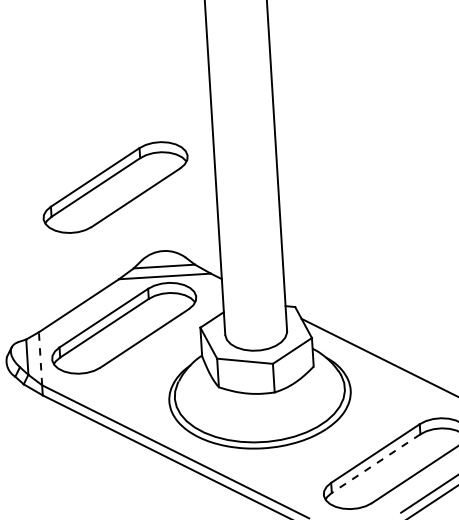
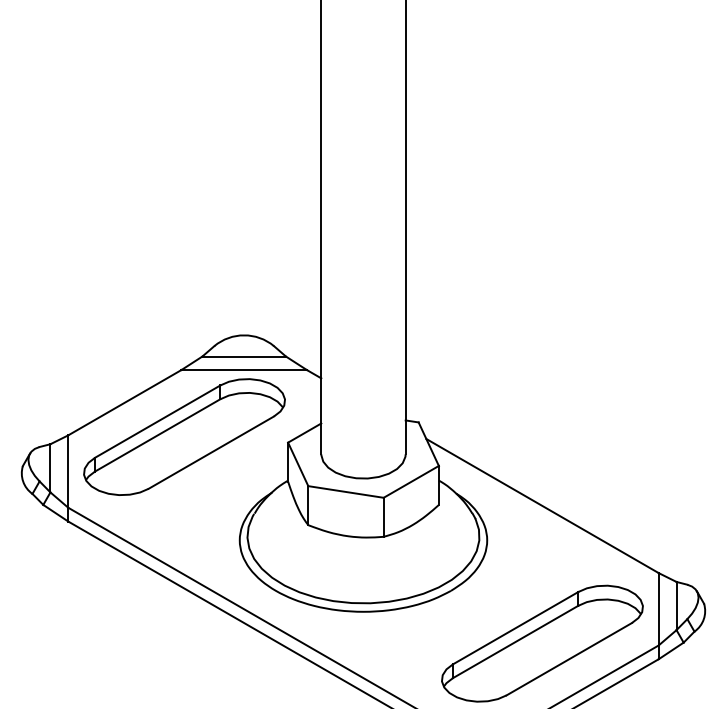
part: (115, 187) -> (184, 244), removed
line: (40, 358) -> (68, 471), dashed -> solid
line: (376, 464) -> (515, 642), dashed -> solid

